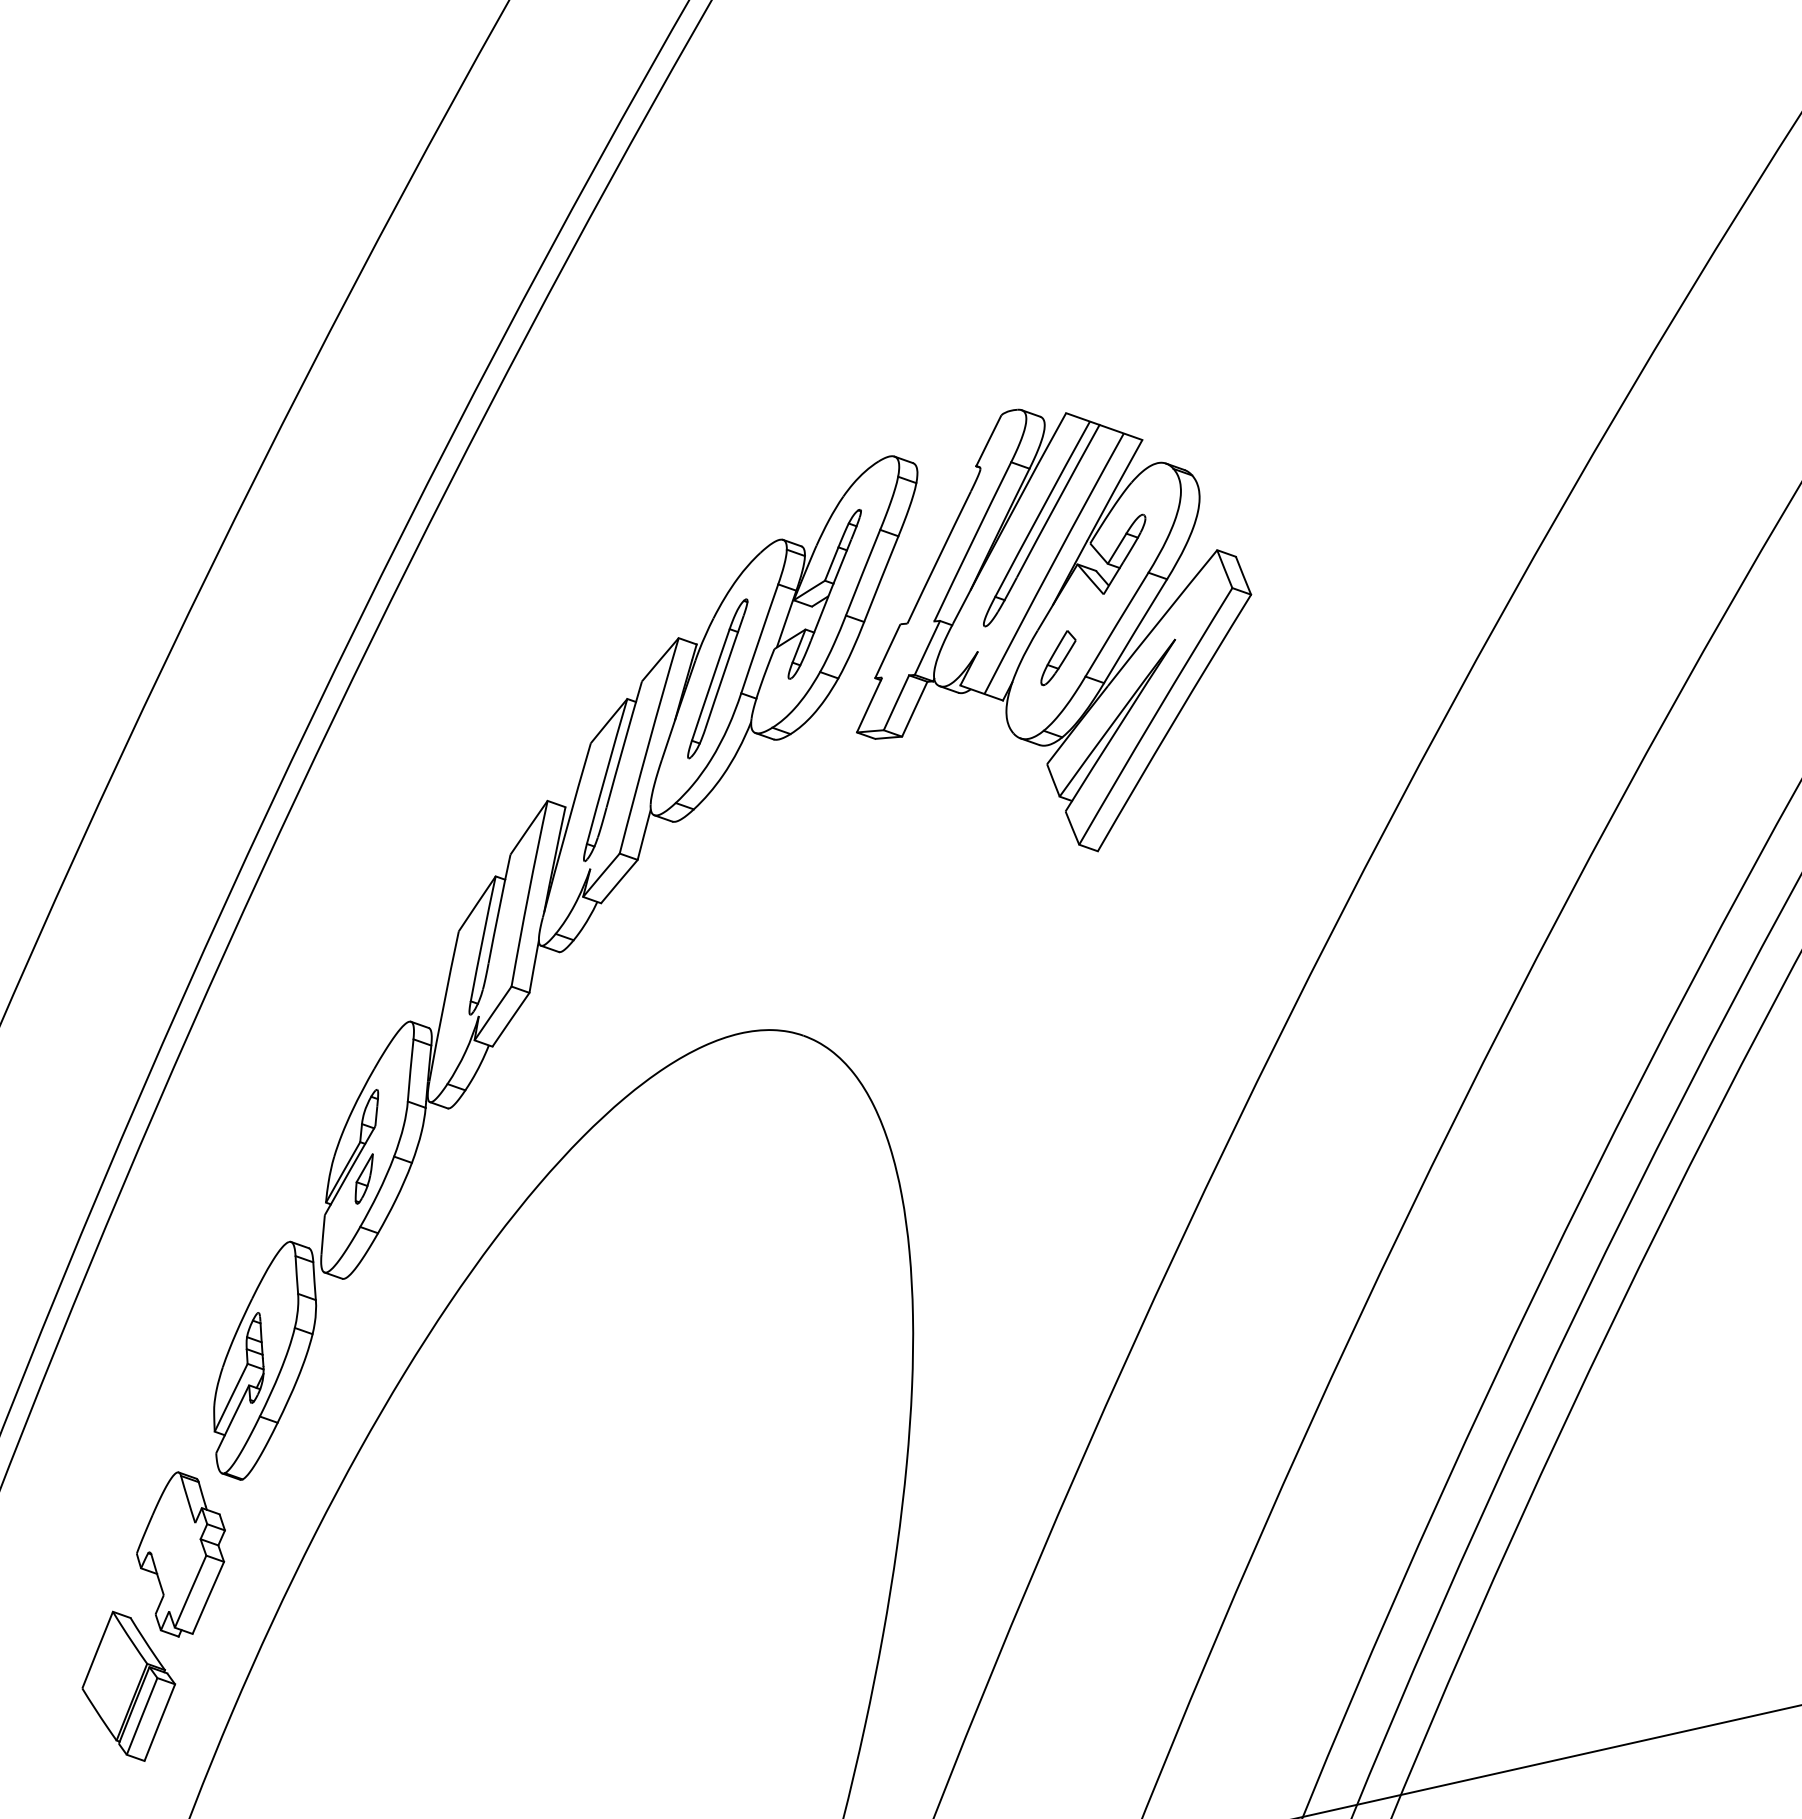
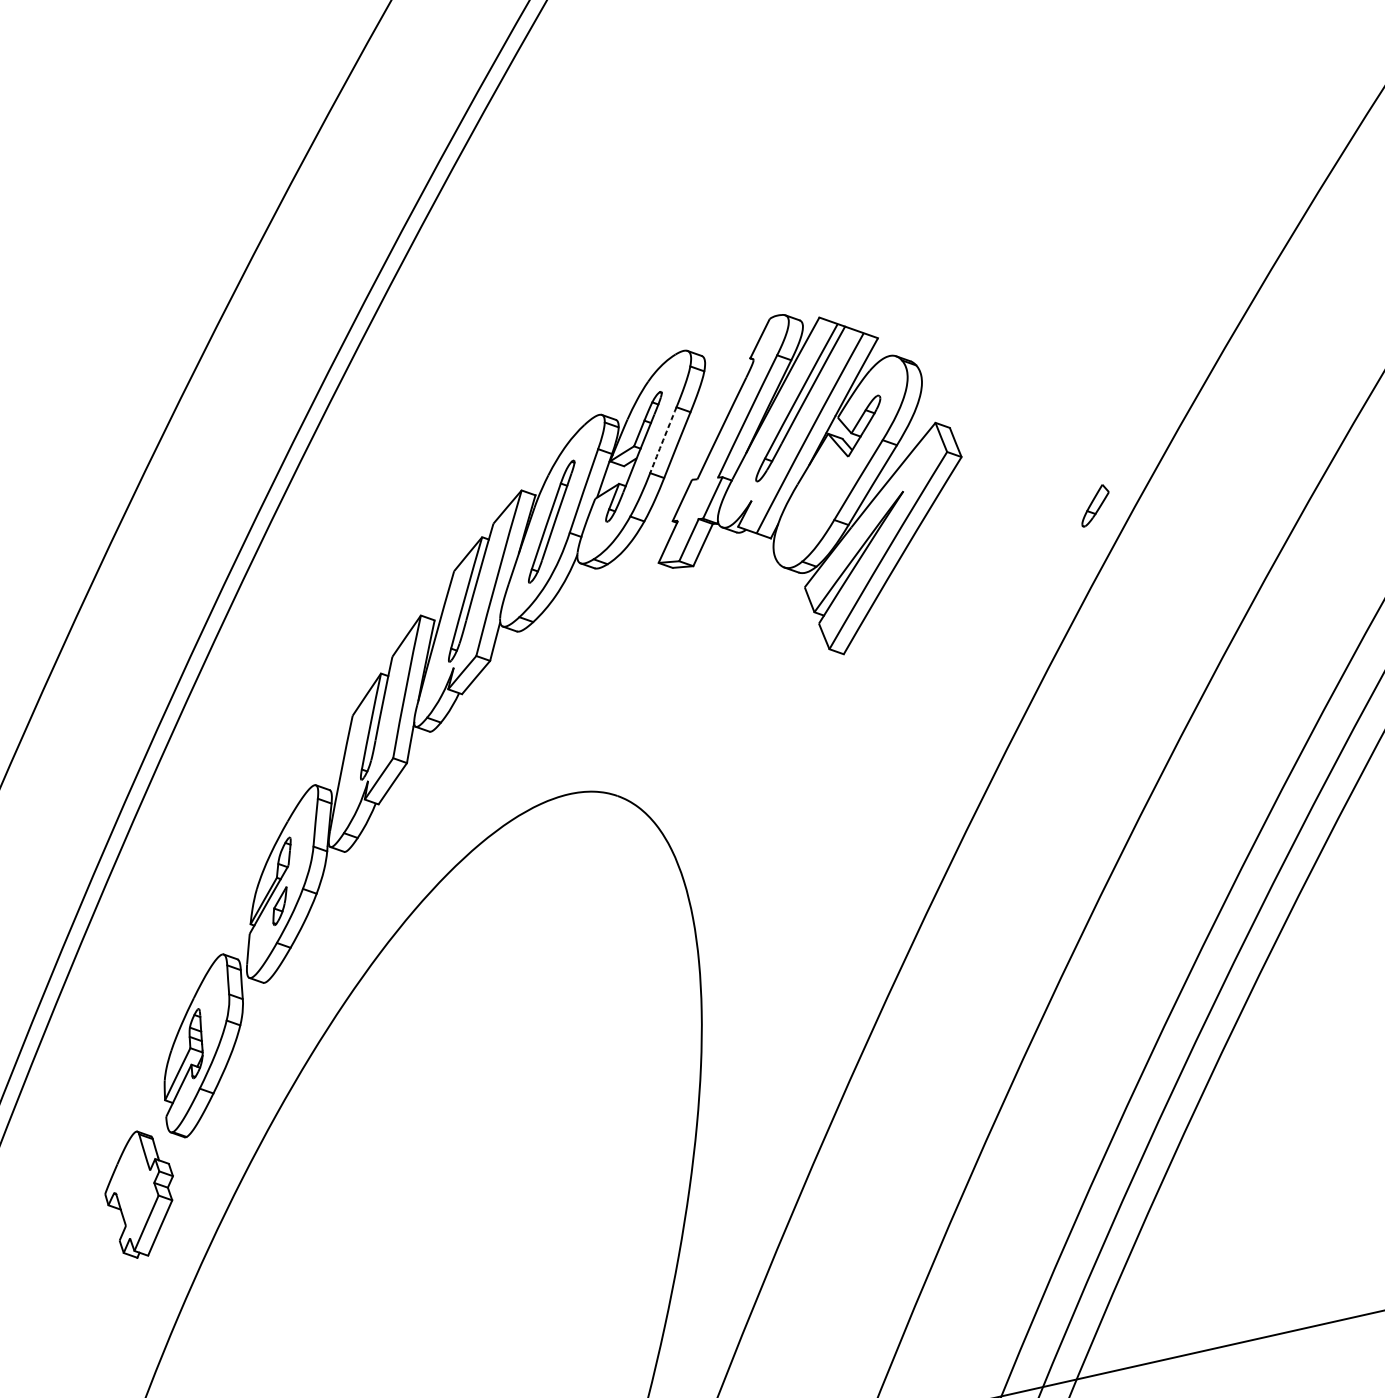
arc: (862, 572) -> (662, 440), solid -> dashed
part: (1058, 658) -> (1095, 506), moved
part: (128, 1685) -> (98, 1295), removed

